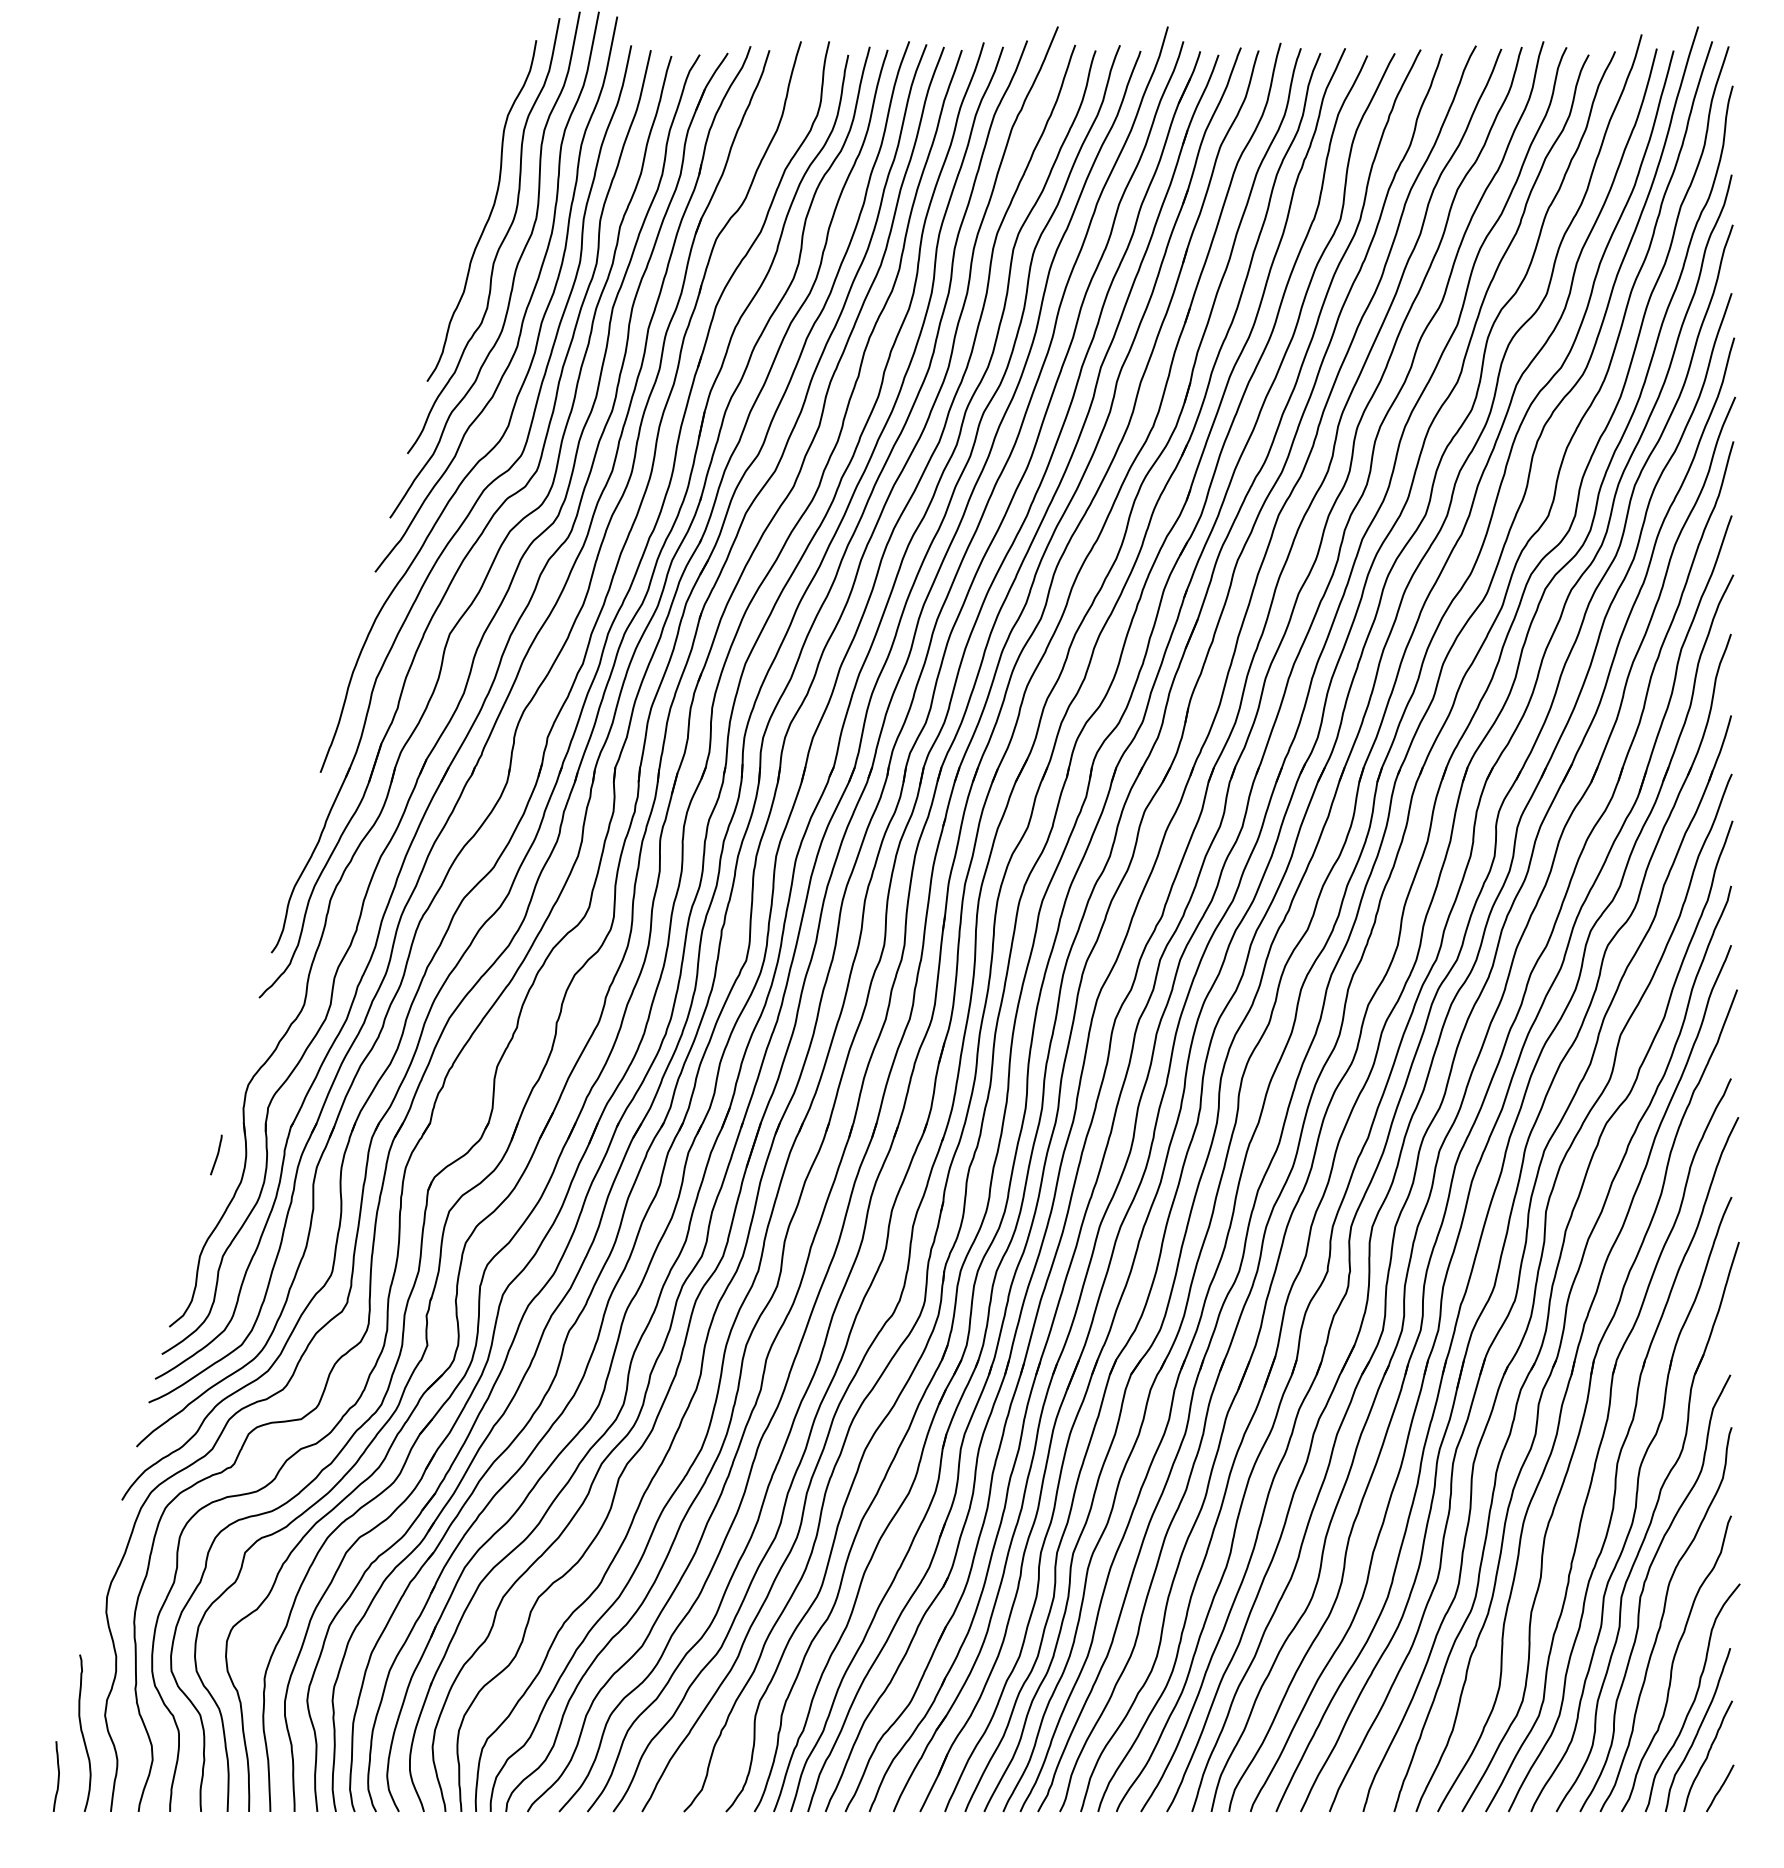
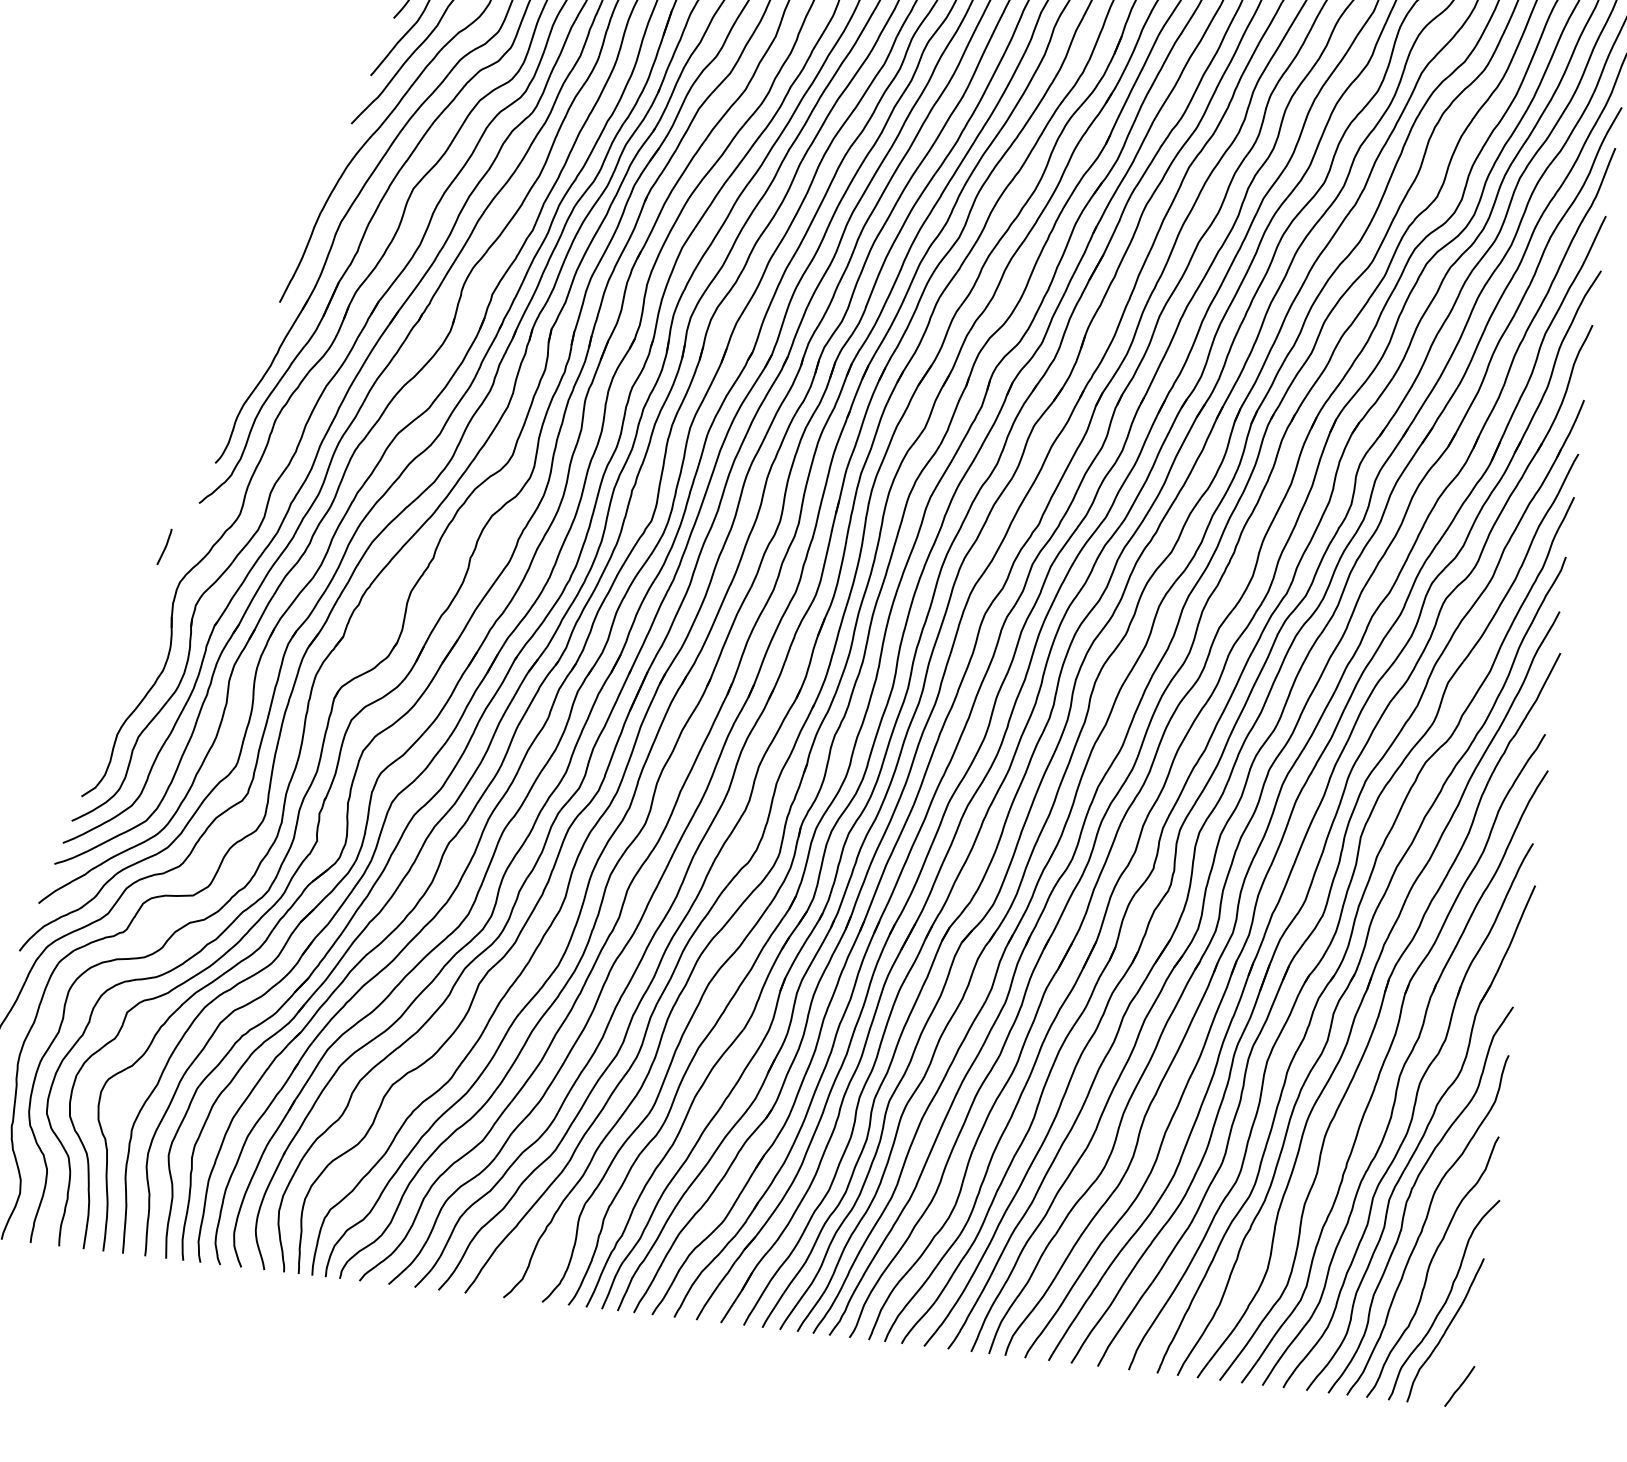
curve: (216, 1154) -> (164, 546), moved
curve: (1707, 1755) -> (1451, 1354), removed

